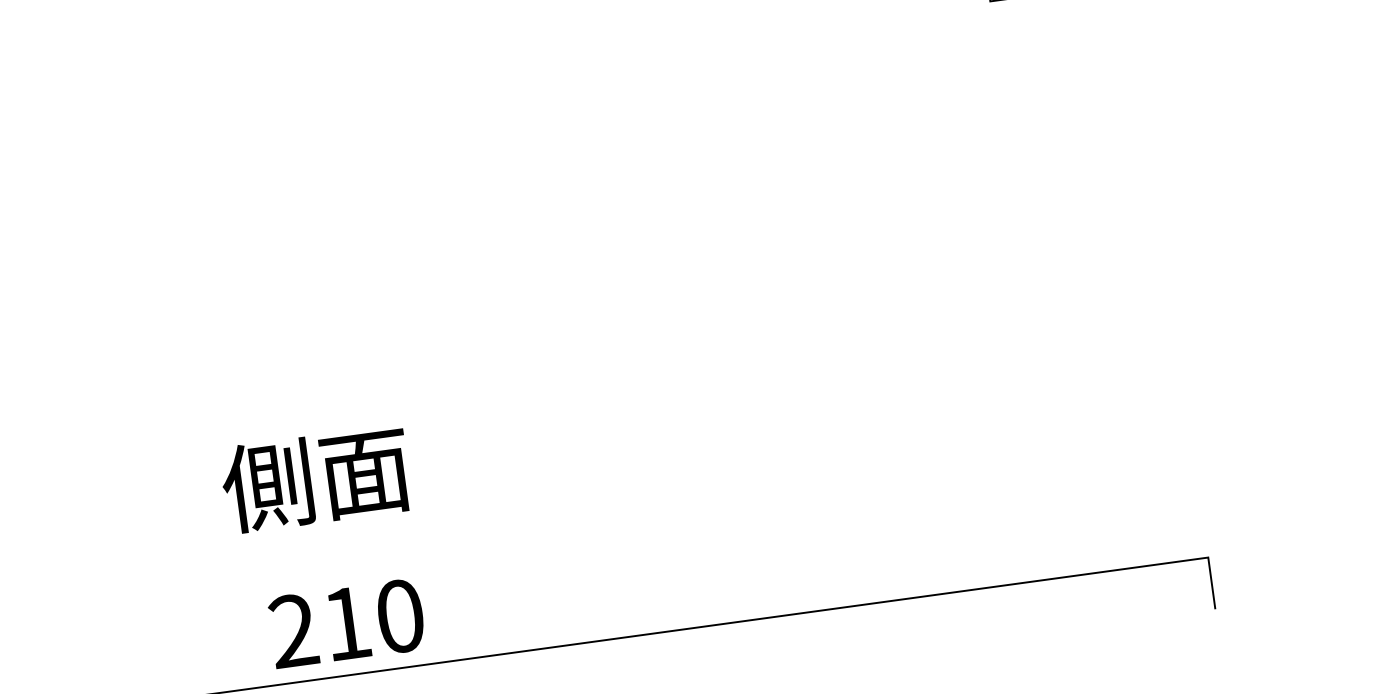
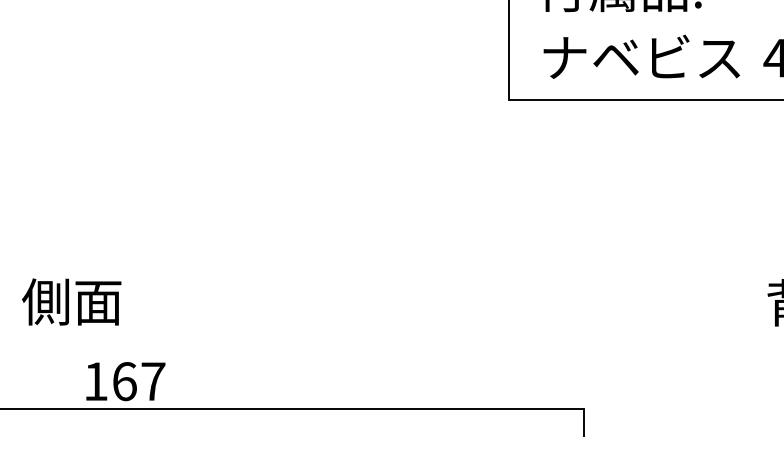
text: (315, 478) -> (71, 301), moved
text: (346, 623) -> (124, 381), 210 -> 167

